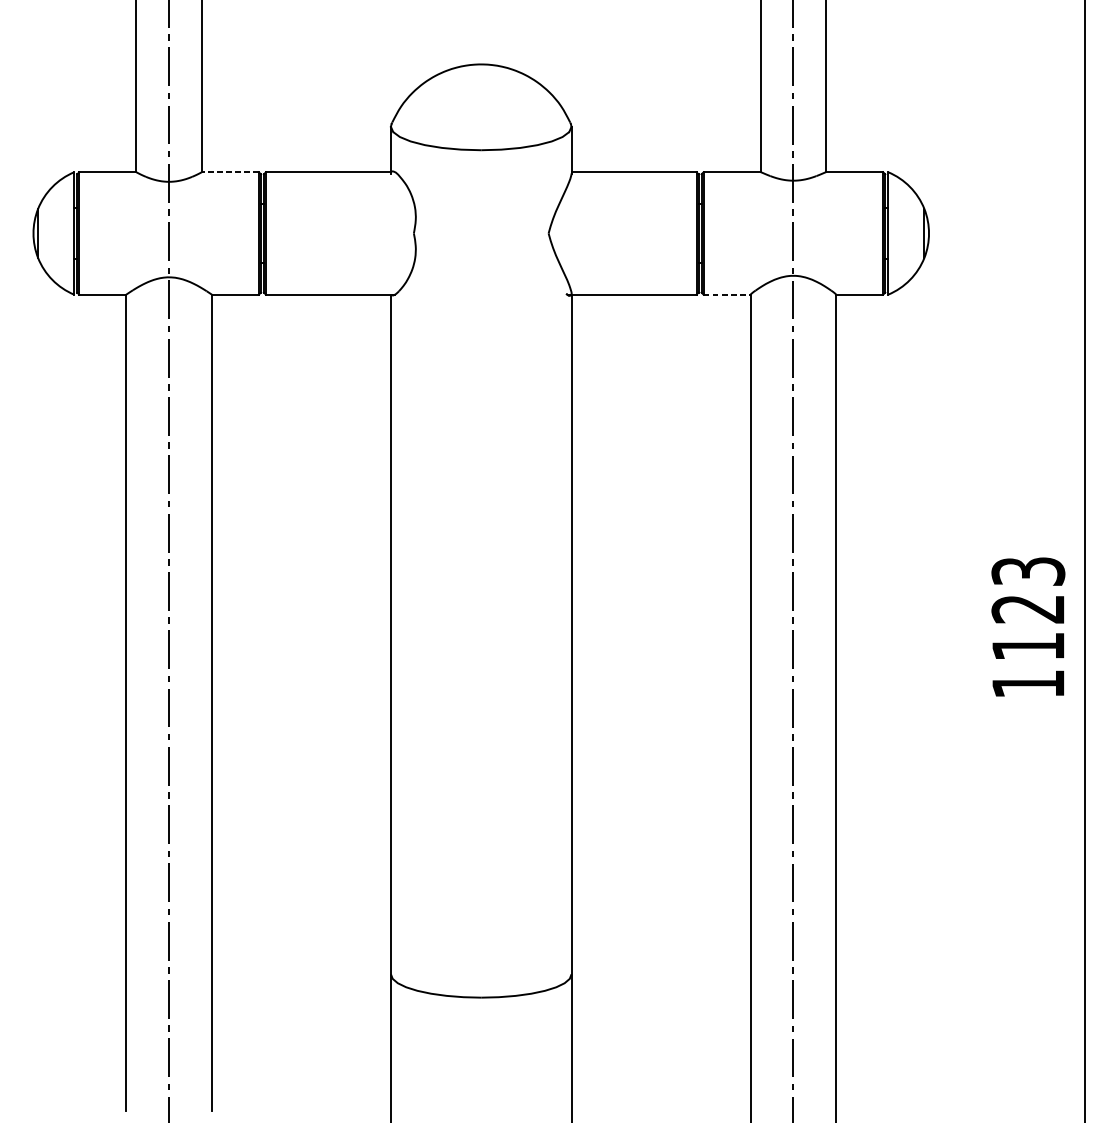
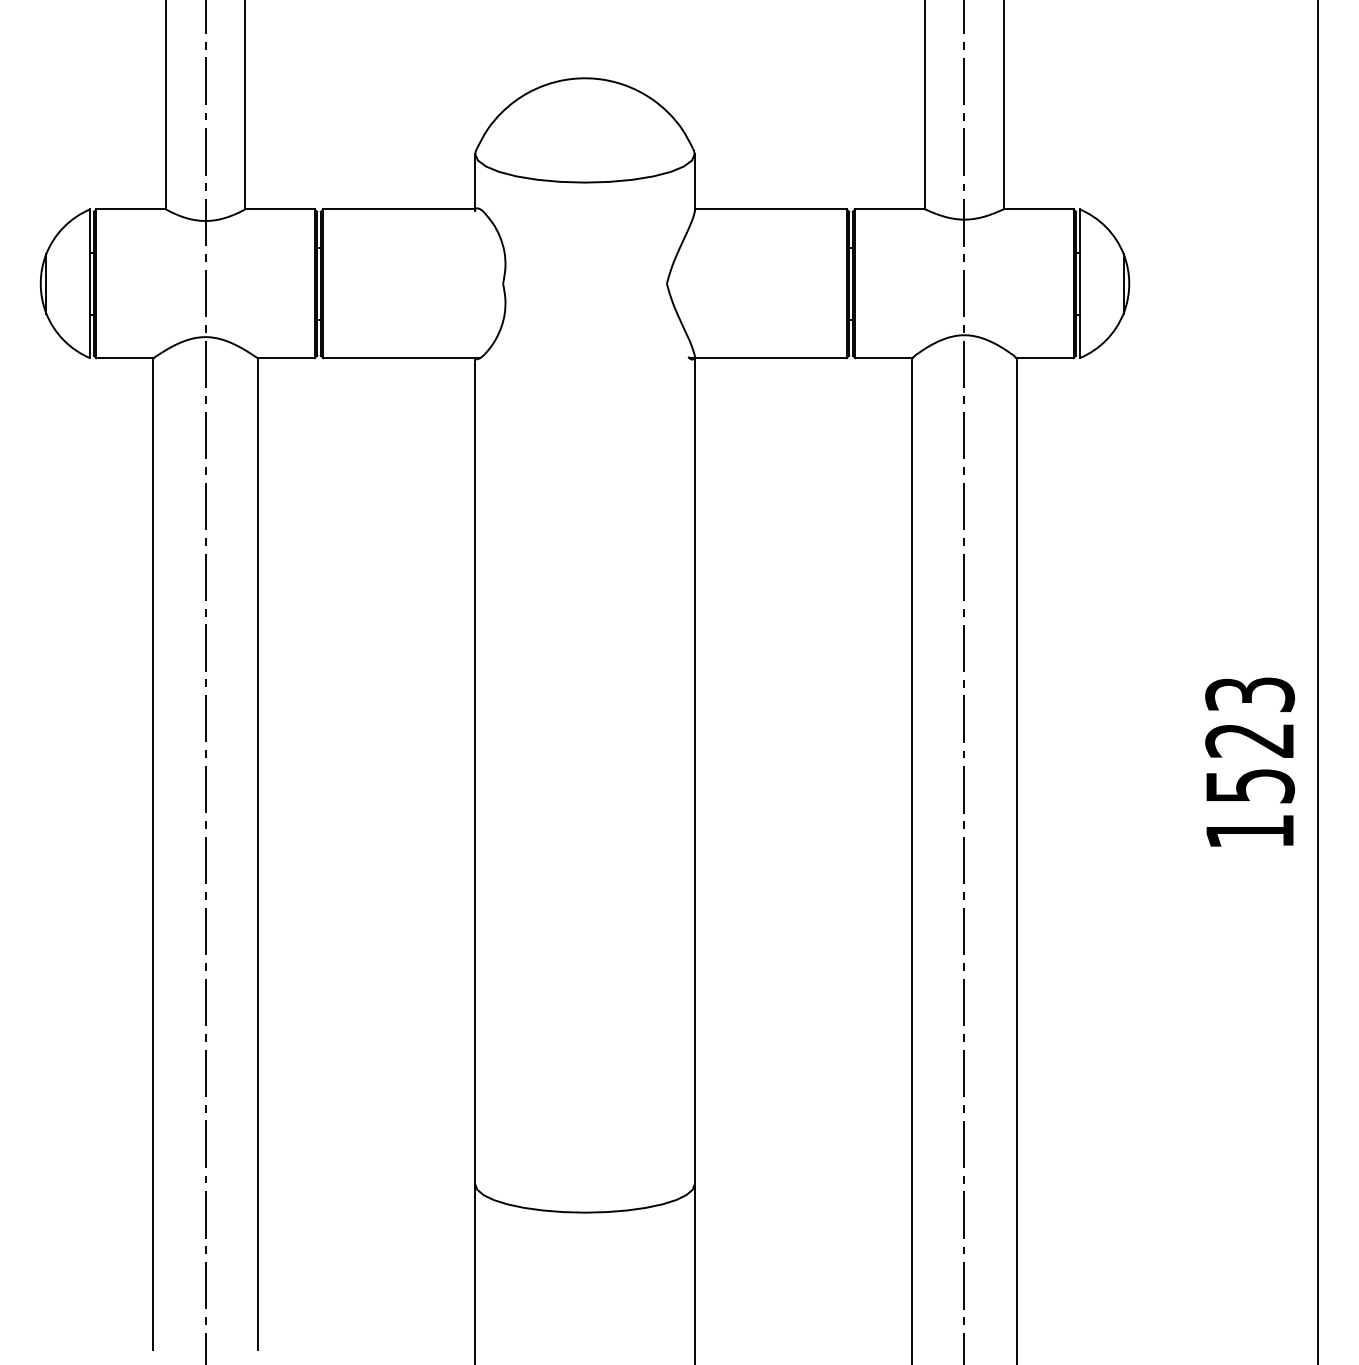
line: (229, 172) -> (279, 209), dashed -> solid
line: (726, 294) -> (883, 358), dashed -> solid
text: (1028, 647) -> (1250, 786), 1123 -> 1523

